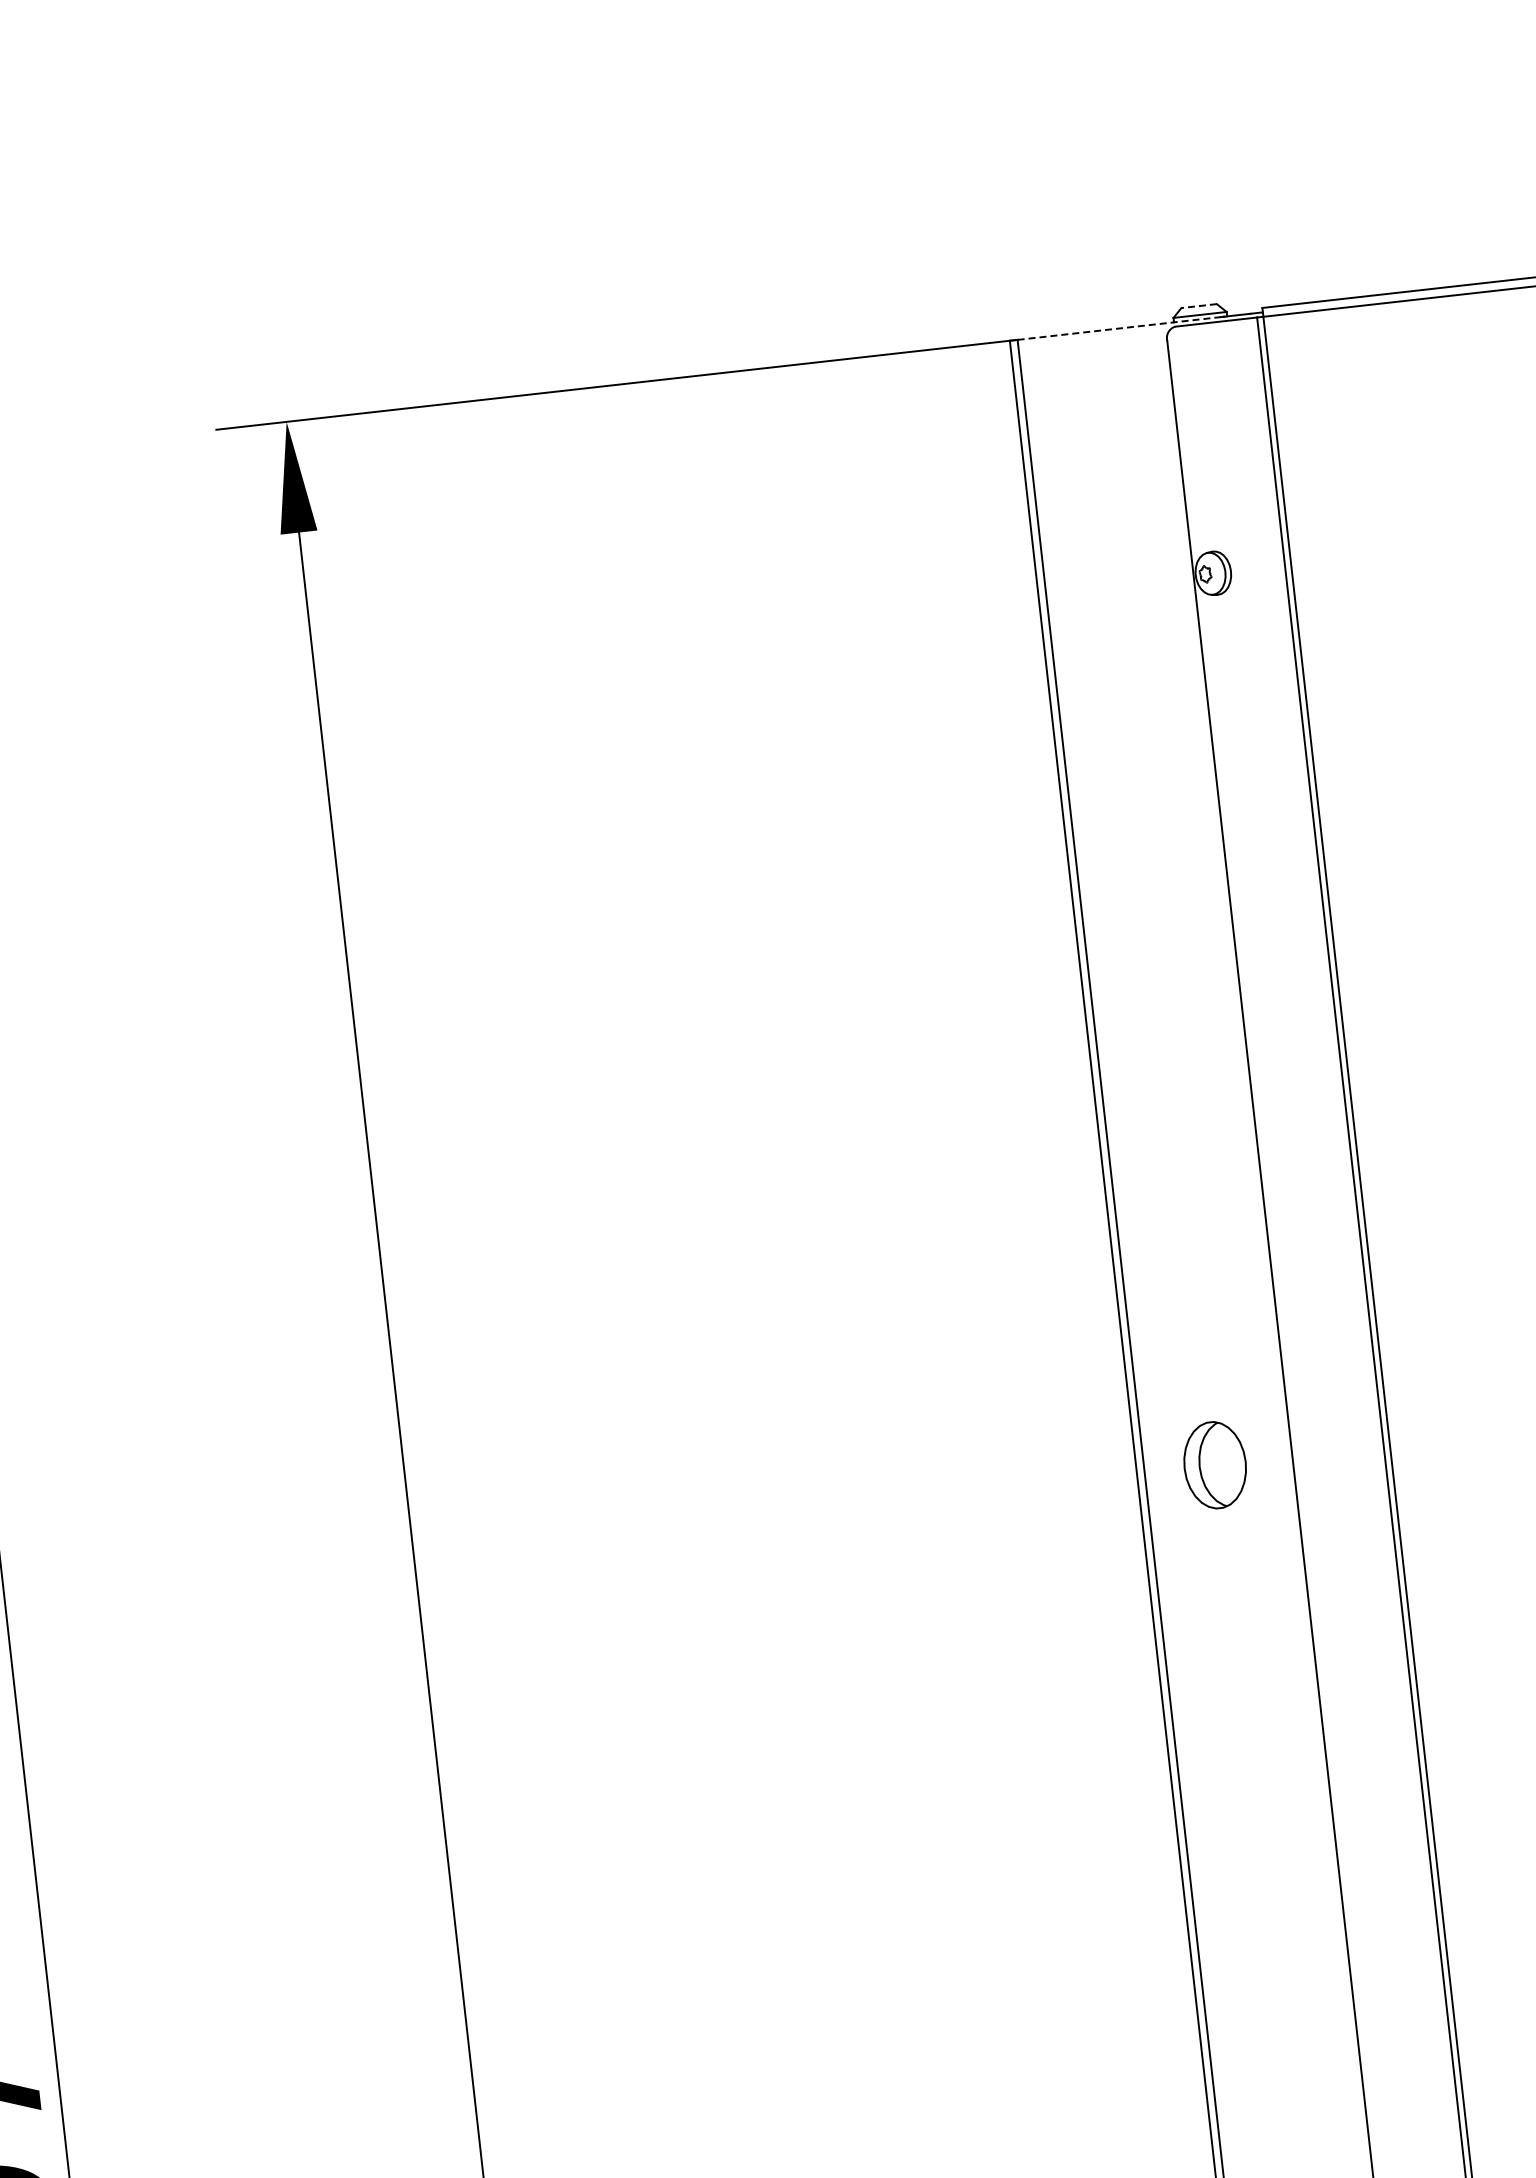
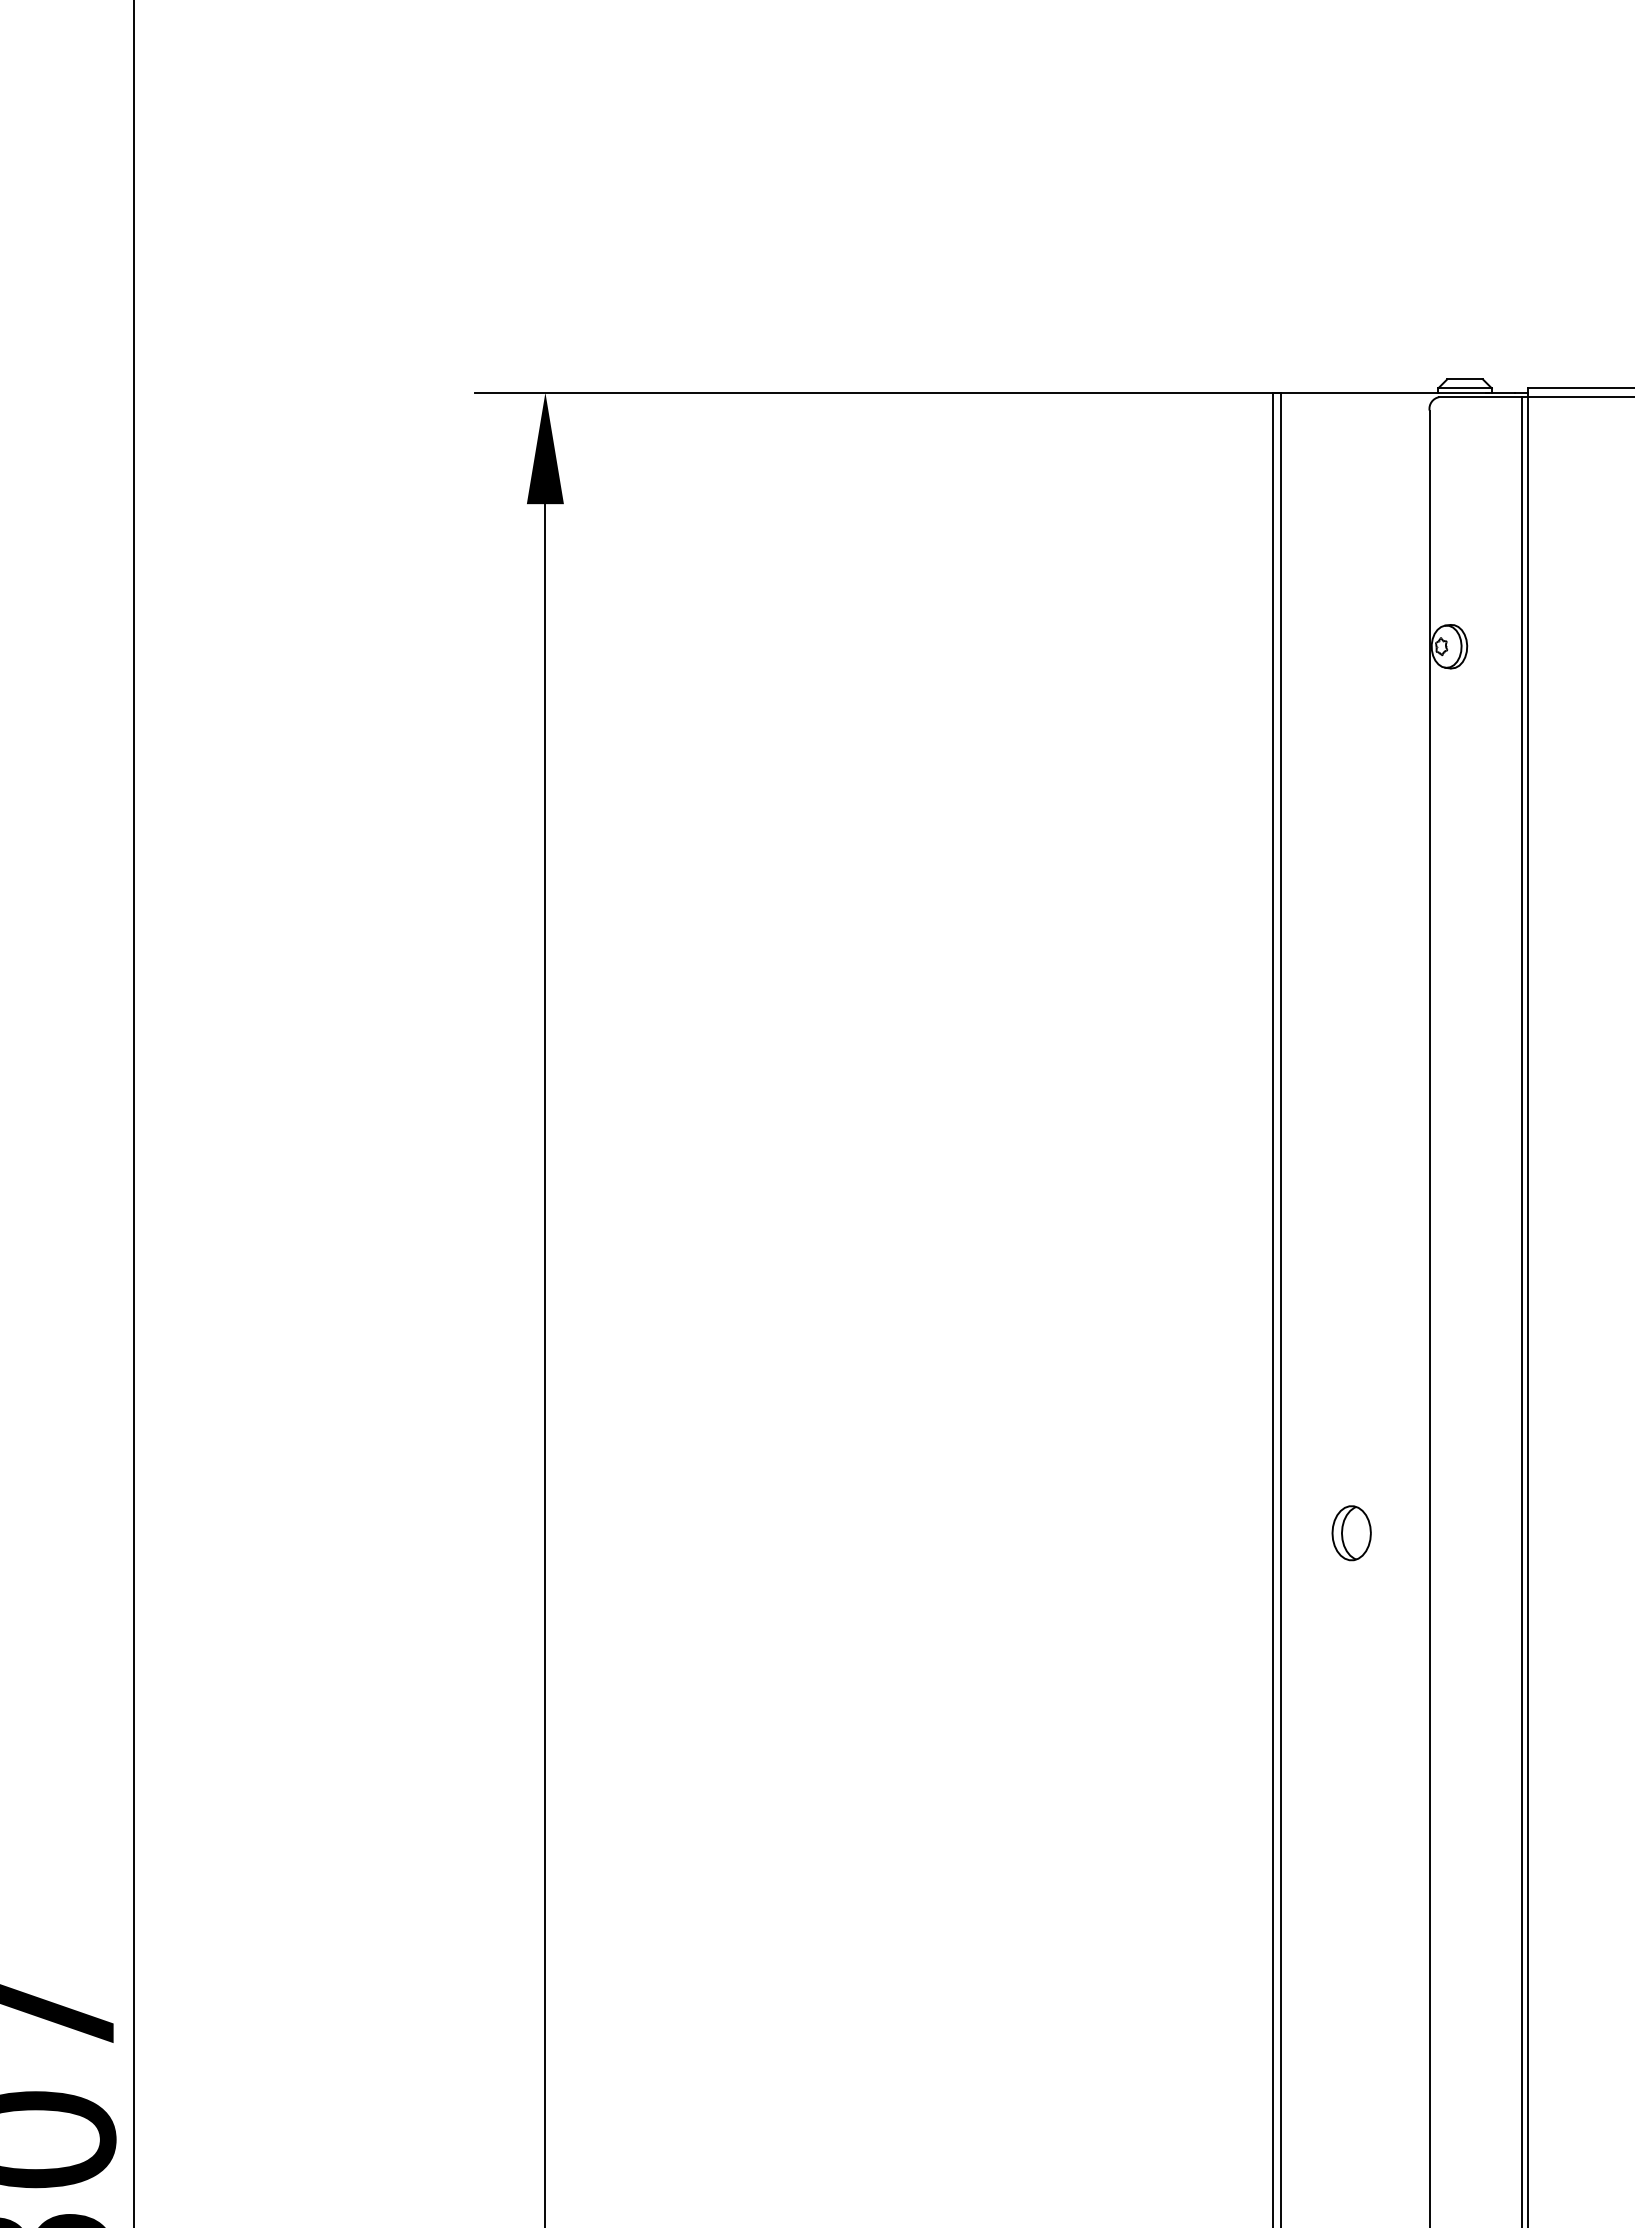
line: (1199, 306) -> (1465, 379), dashed -> solid
line: (1119, 328) -> (1383, 392), dashed -> solid
part: (1214, 1465) -> (1351, 1533), size x0.62

